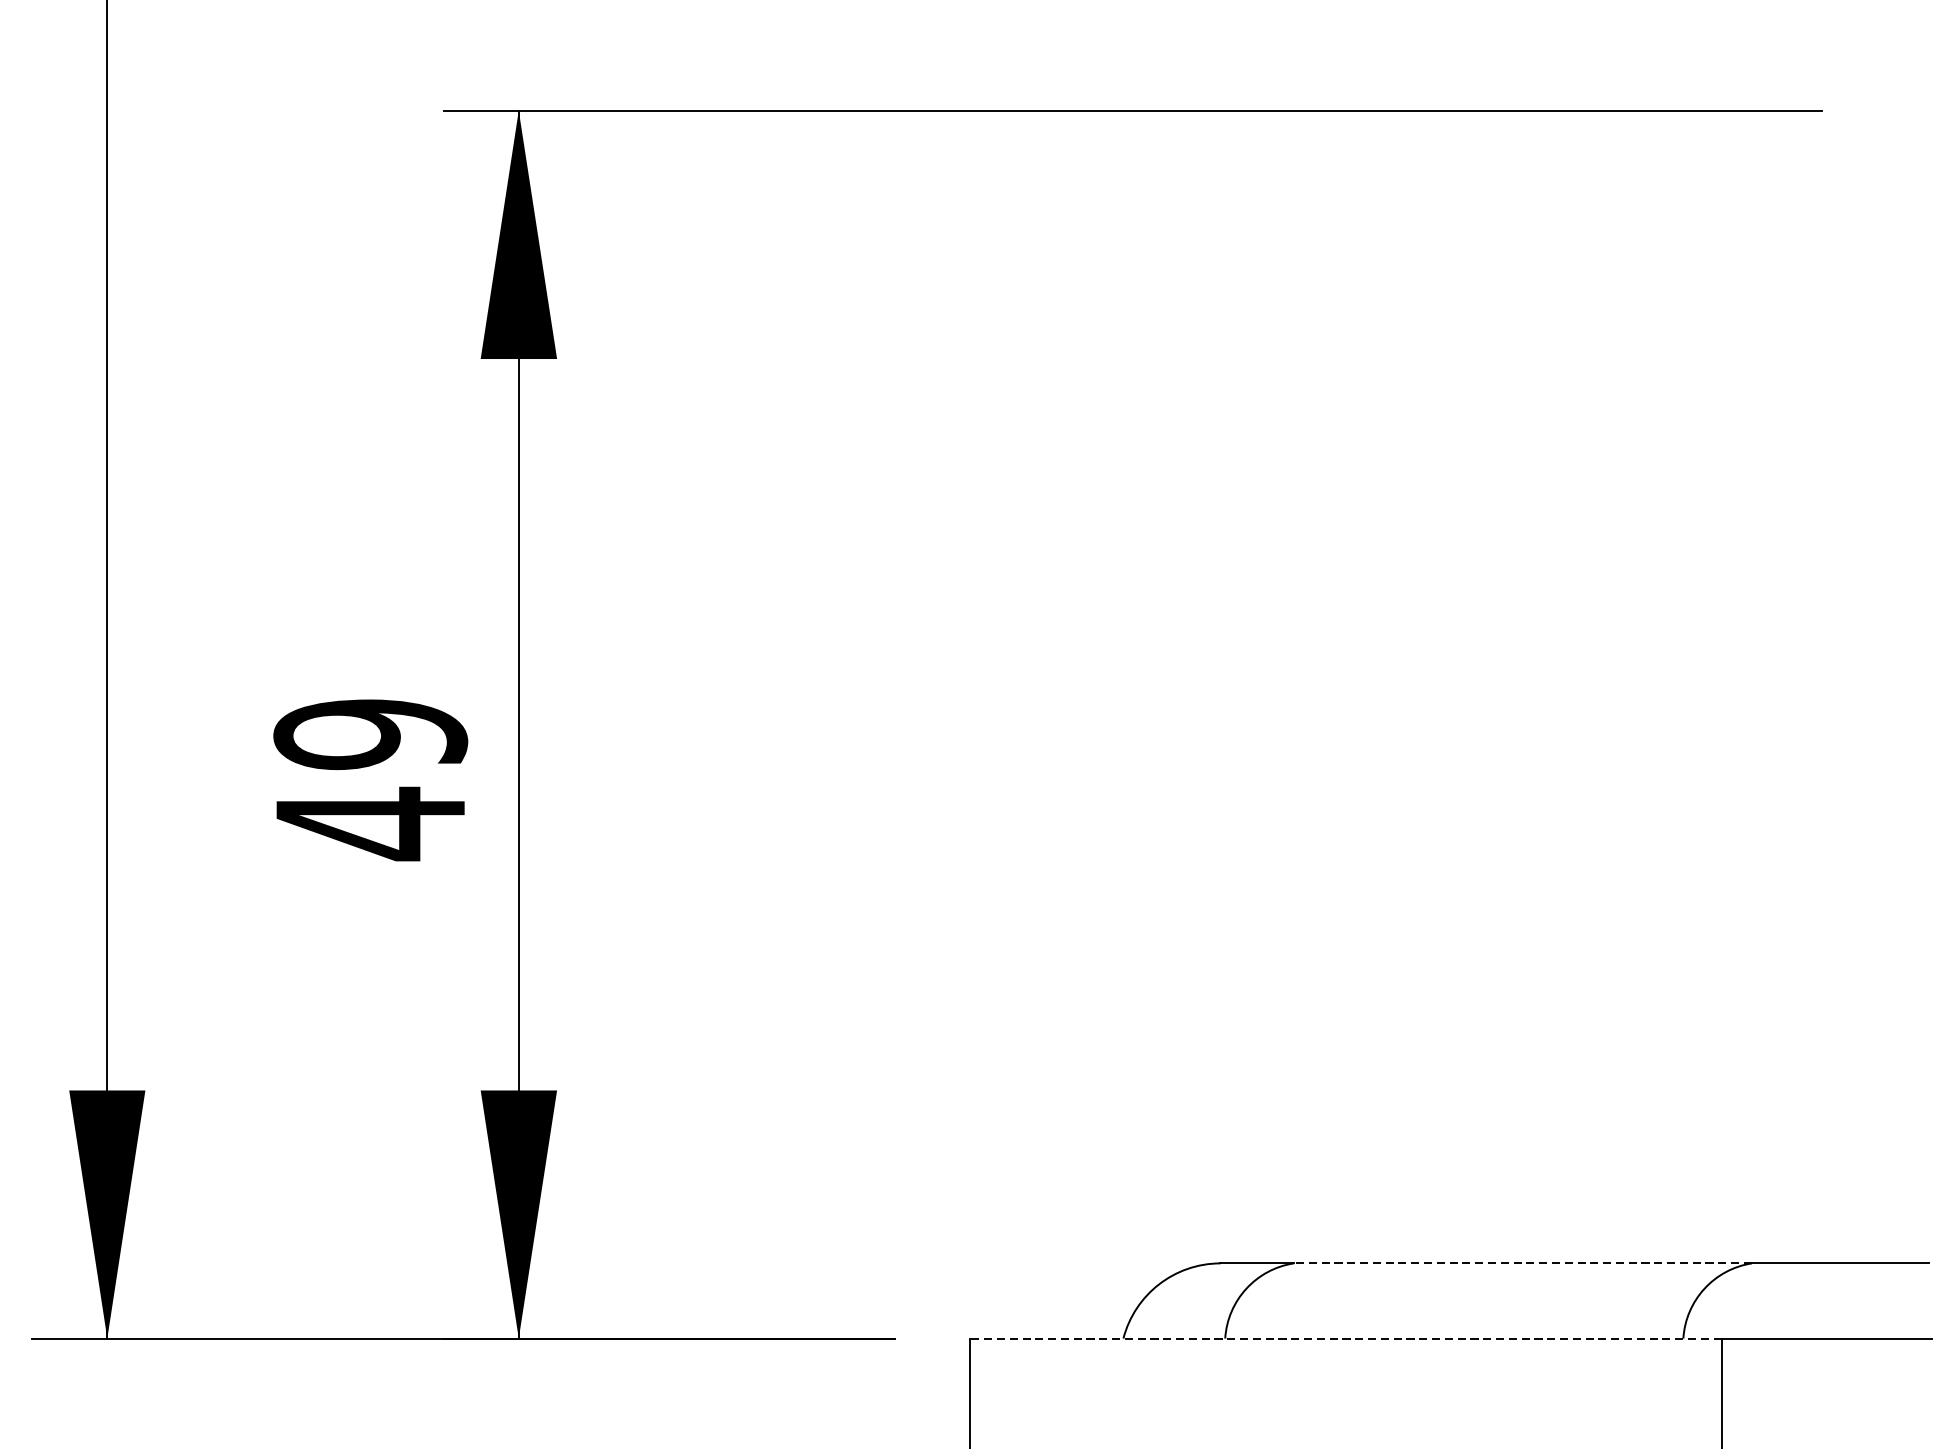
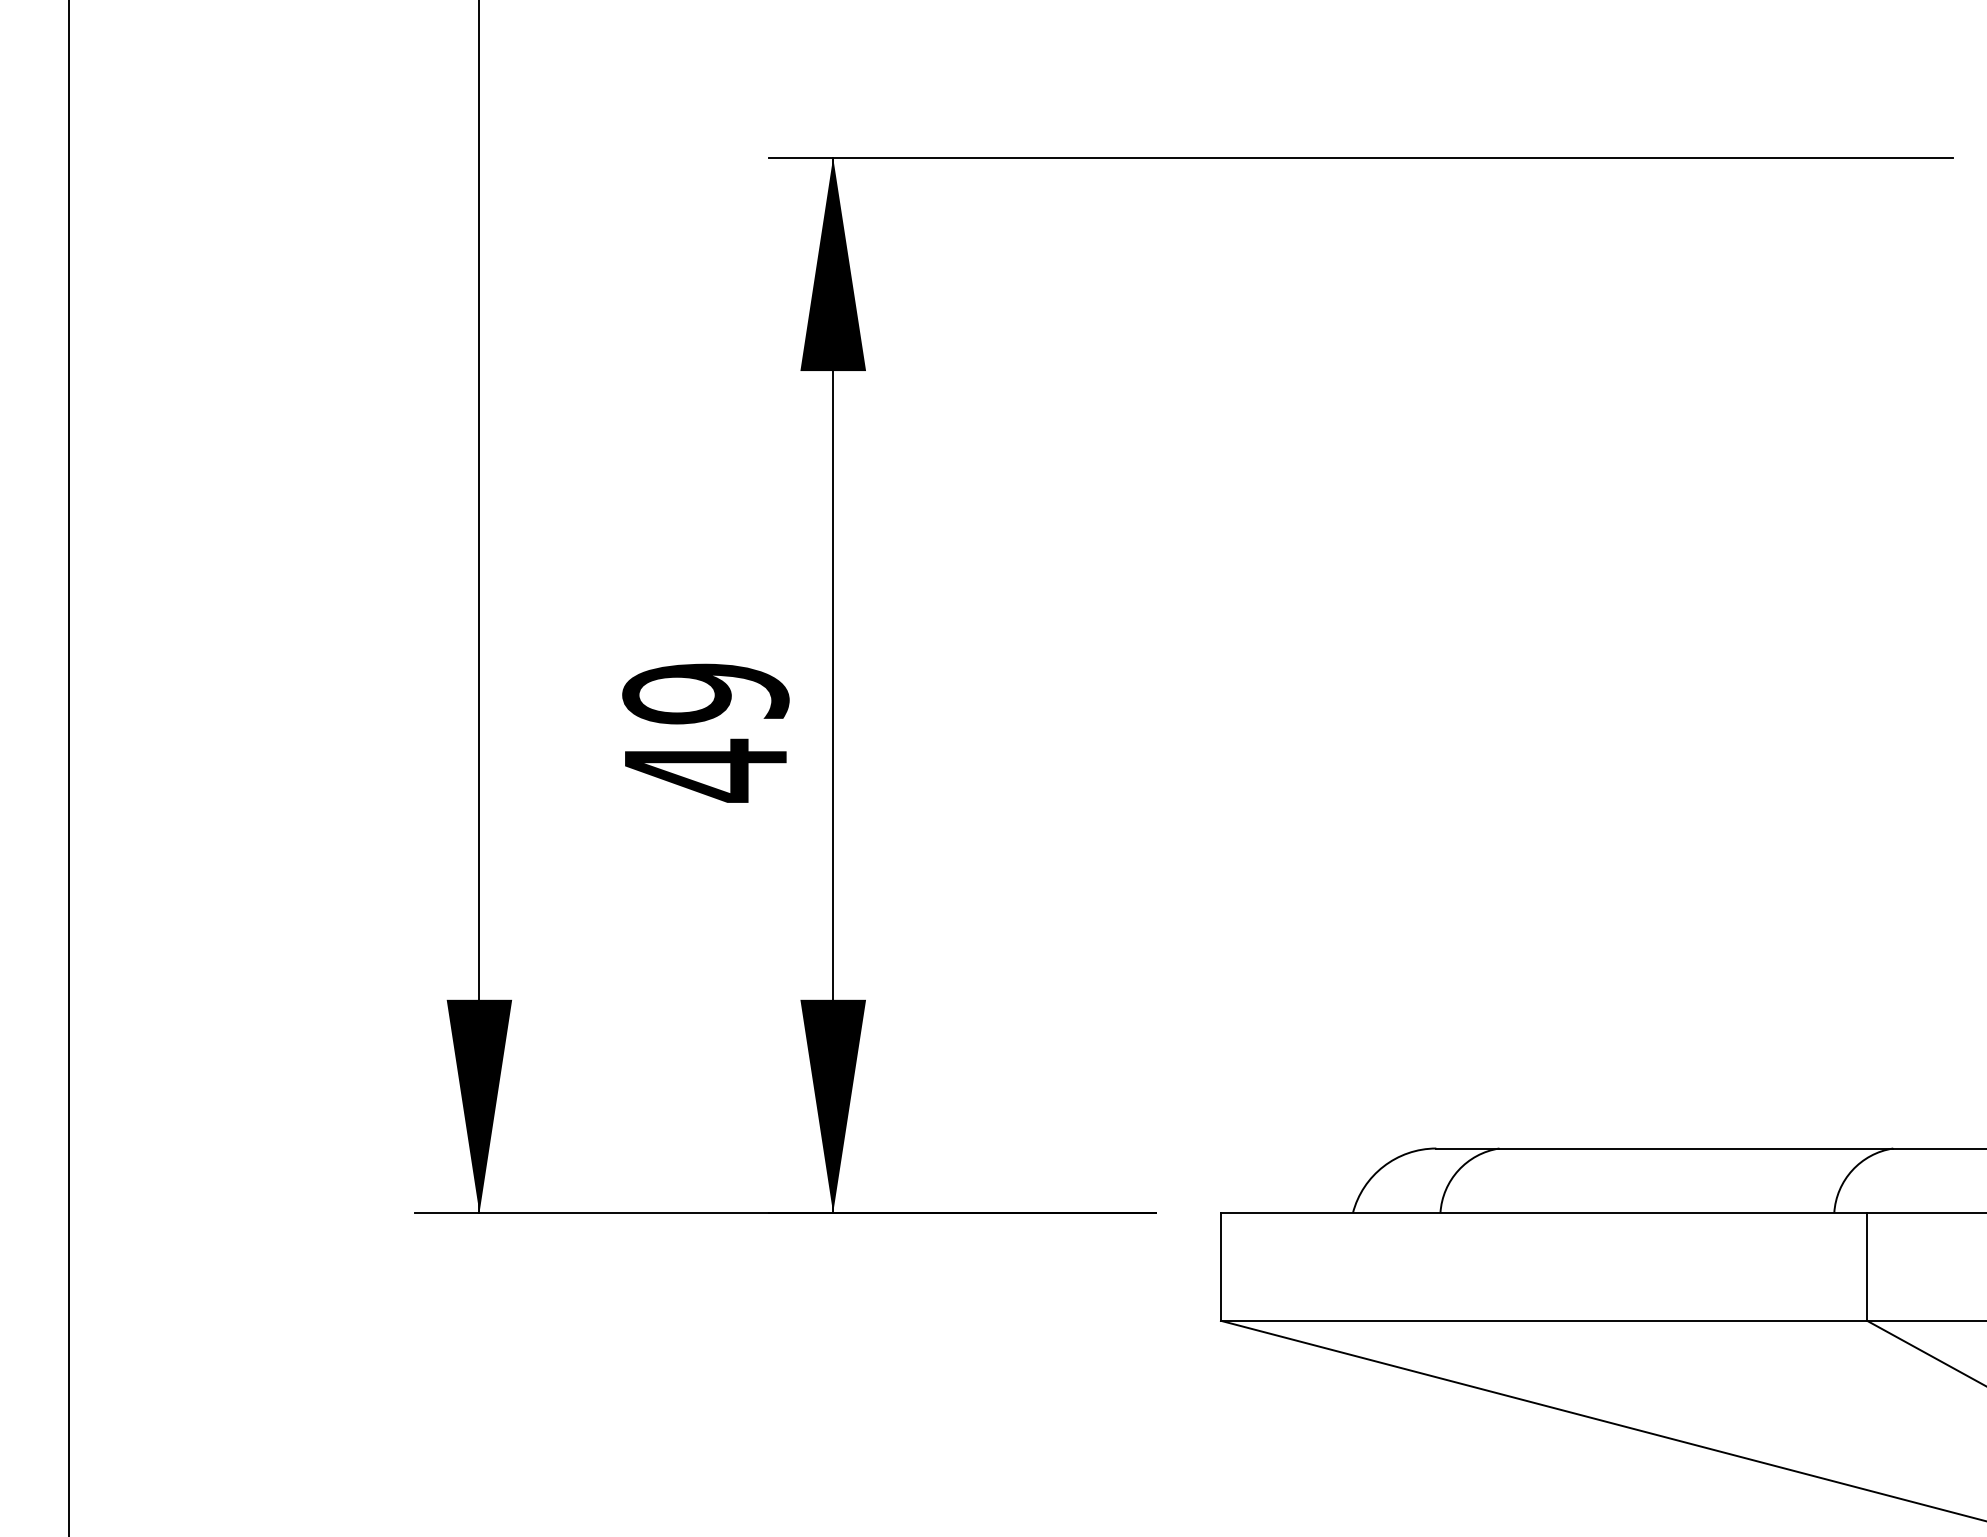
line: (1523, 1263) -> (1696, 1148), dashed -> solid
line: (1345, 1339) -> (1543, 1213), dashed -> solid

